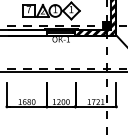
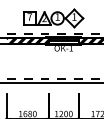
hatch: (26, 32) -> (27, 41), added

